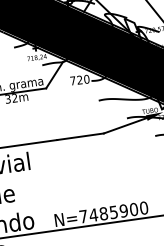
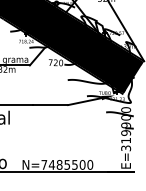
text: (123, 210) -> (74, 164), N=7485900 -> N=7485500

